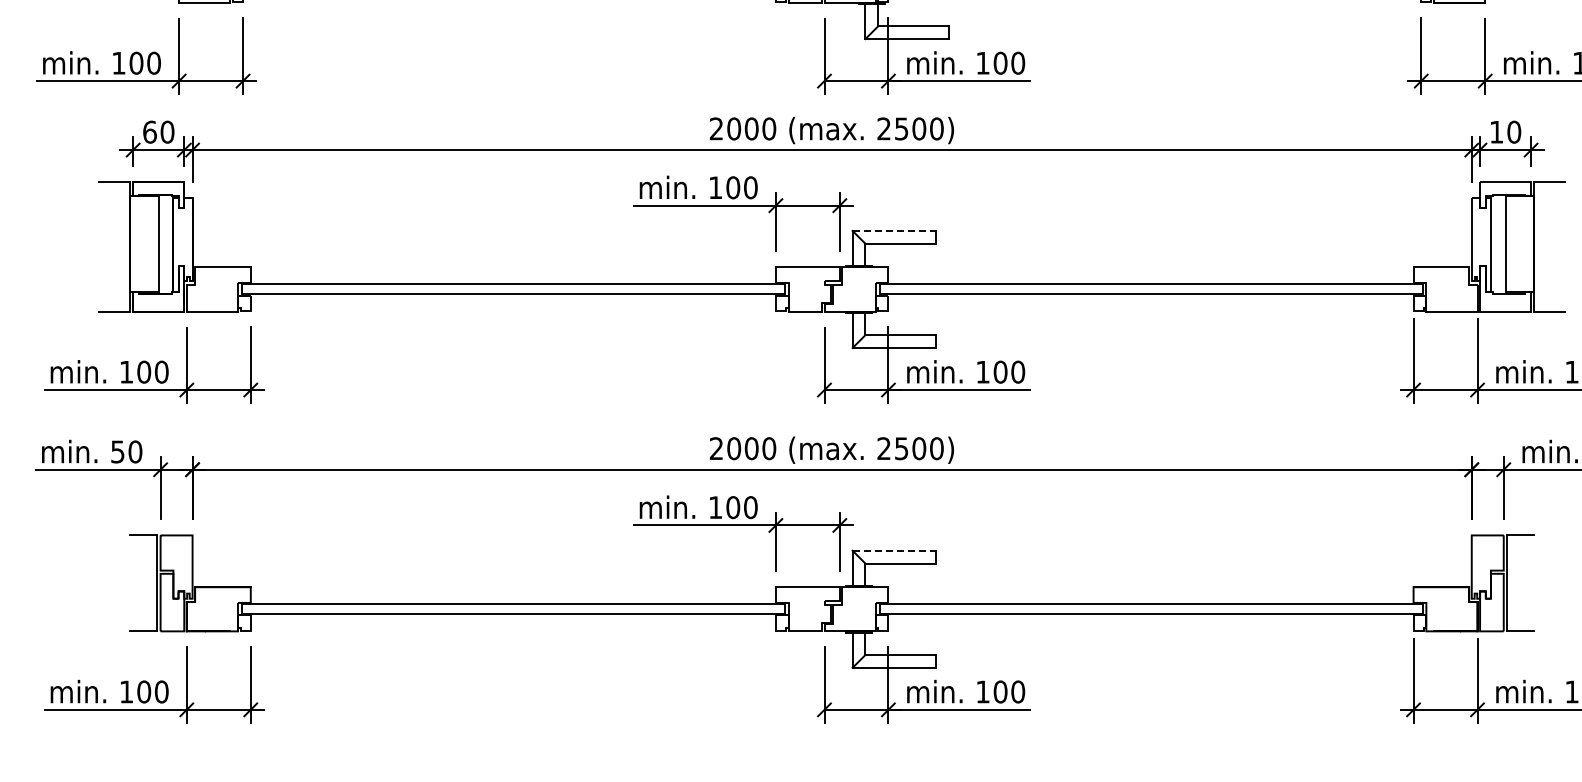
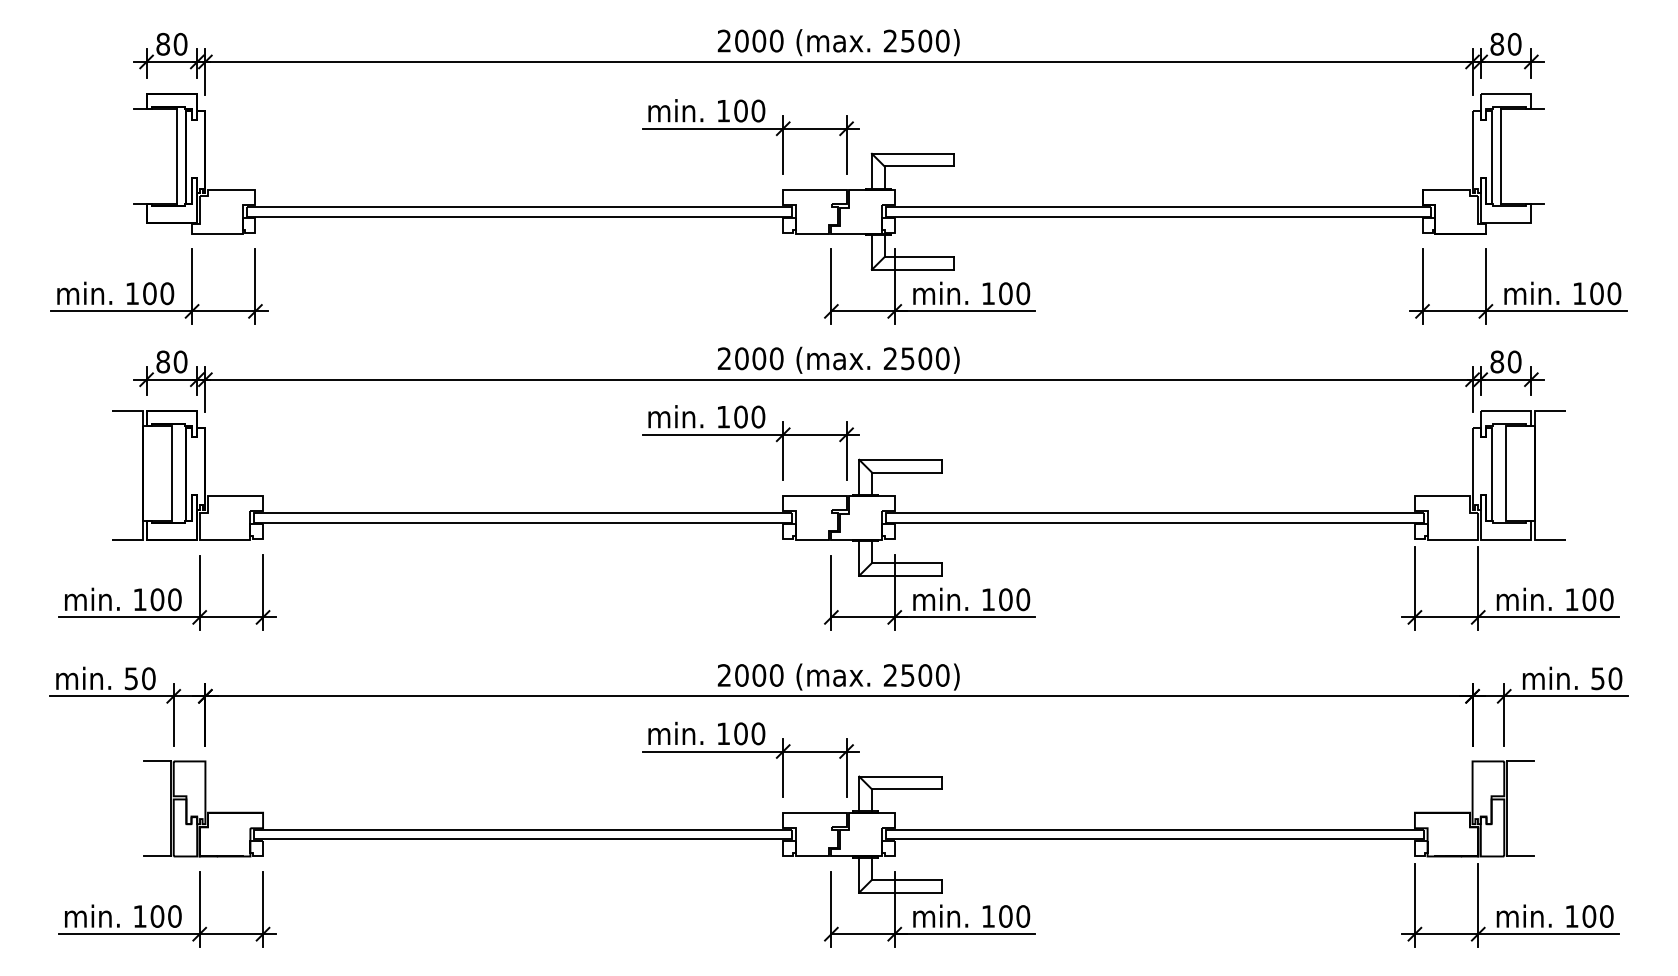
text: (150, 131) -> (163, 361), 60 -> 80
text: (1496, 131) -> (1497, 361), 10 -> 80
line: (894, 230) -> (900, 459), dashed -> solid
line: (894, 550) -> (900, 776), dashed -> solid

